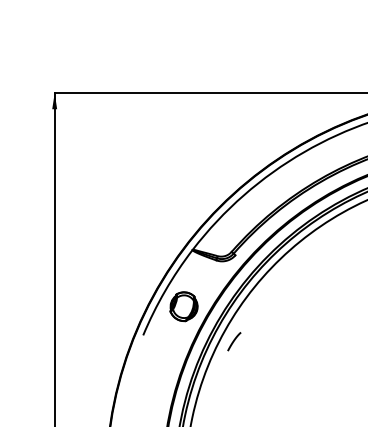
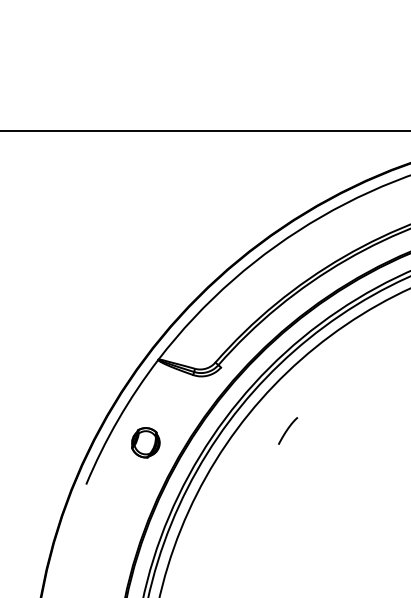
part: (183, 306) -> (145, 442), size x0.7
line: (234, 341) -> (288, 430), moved

